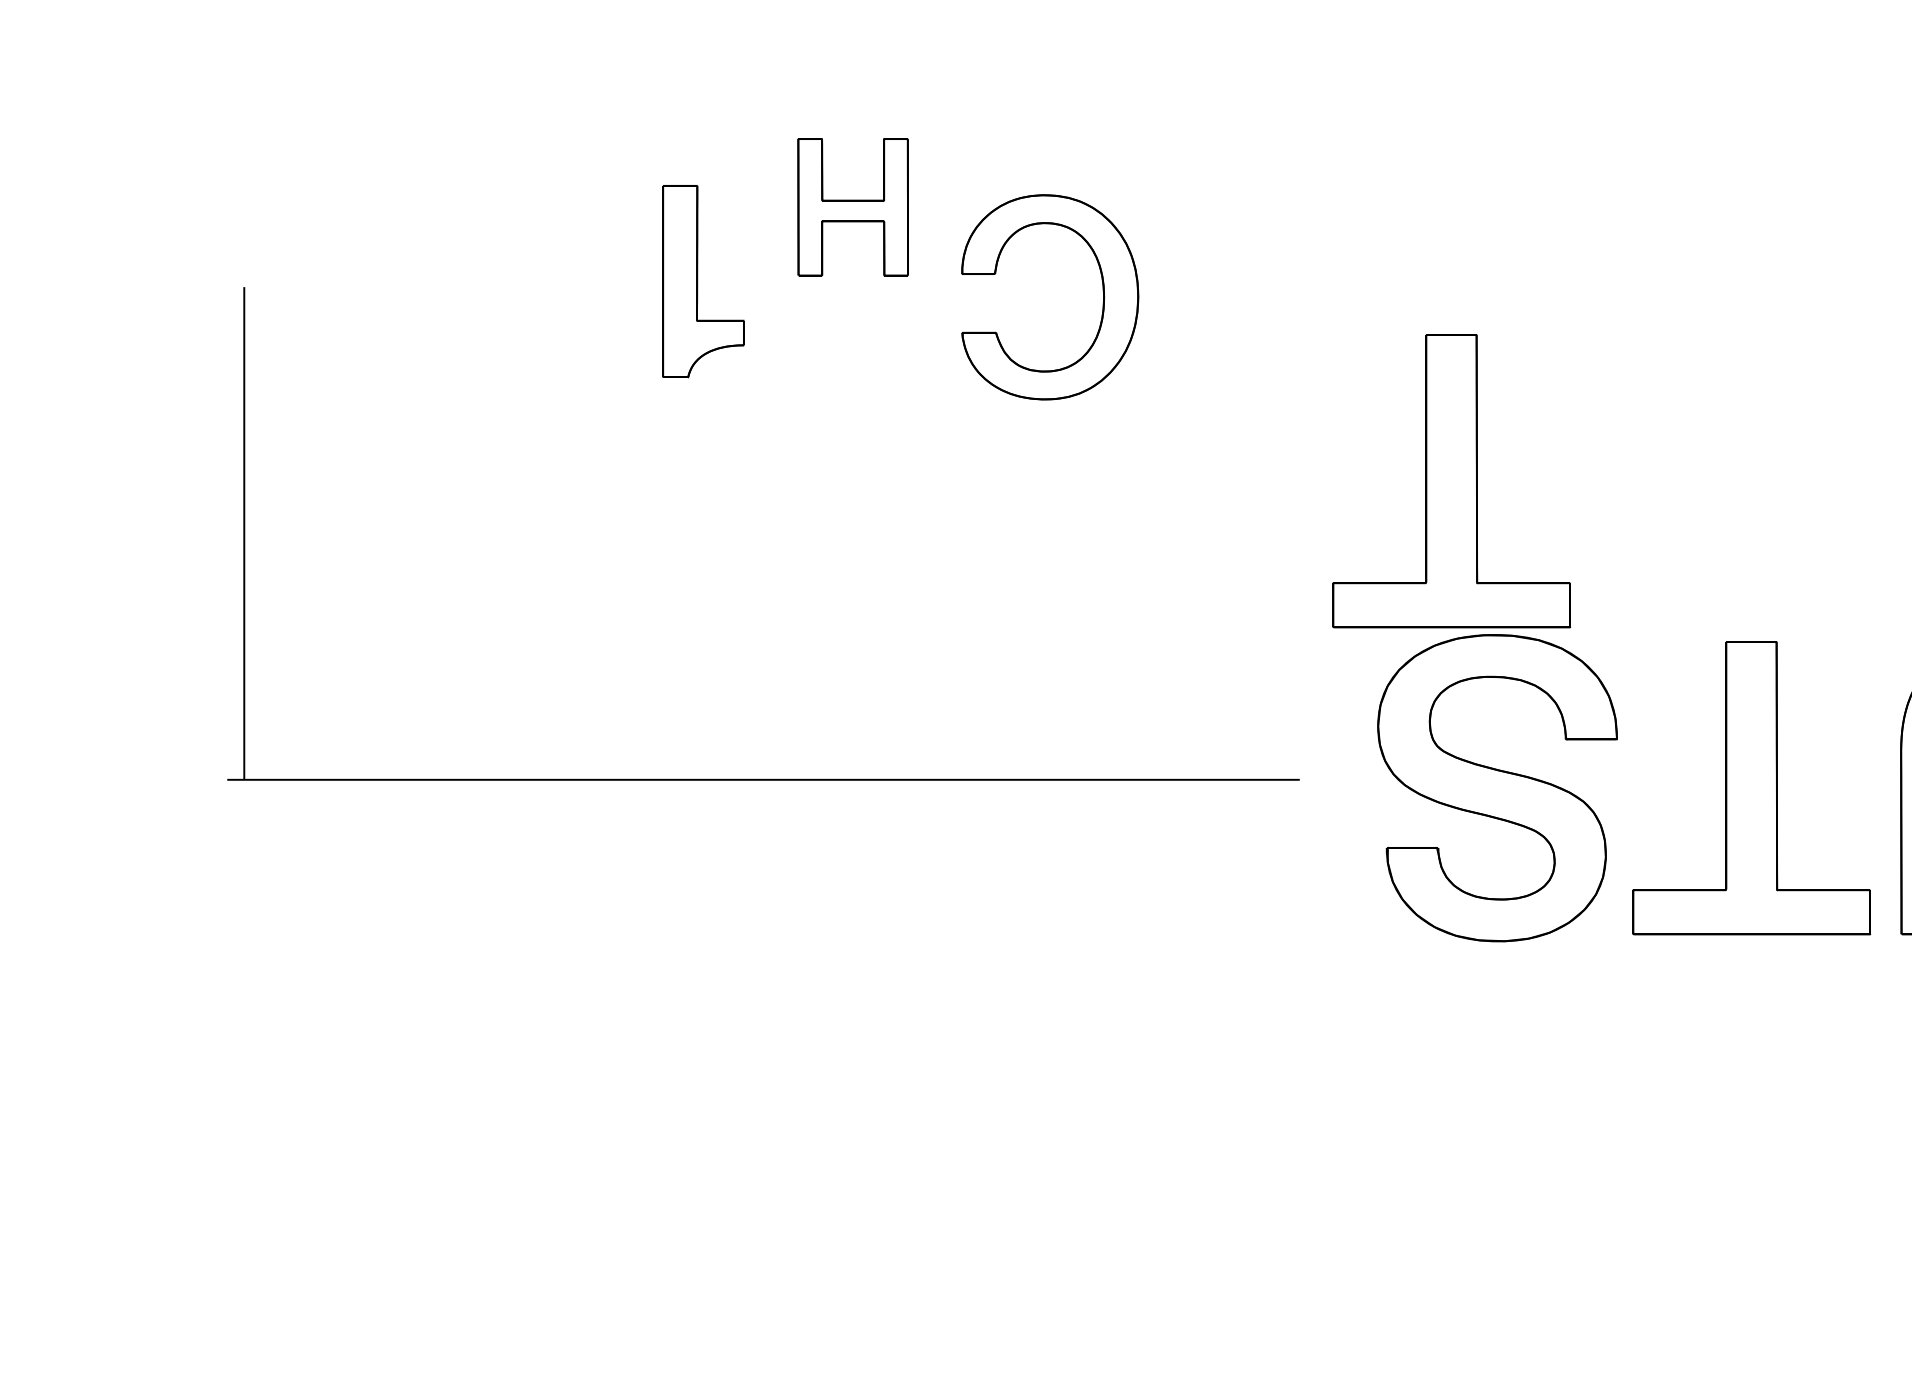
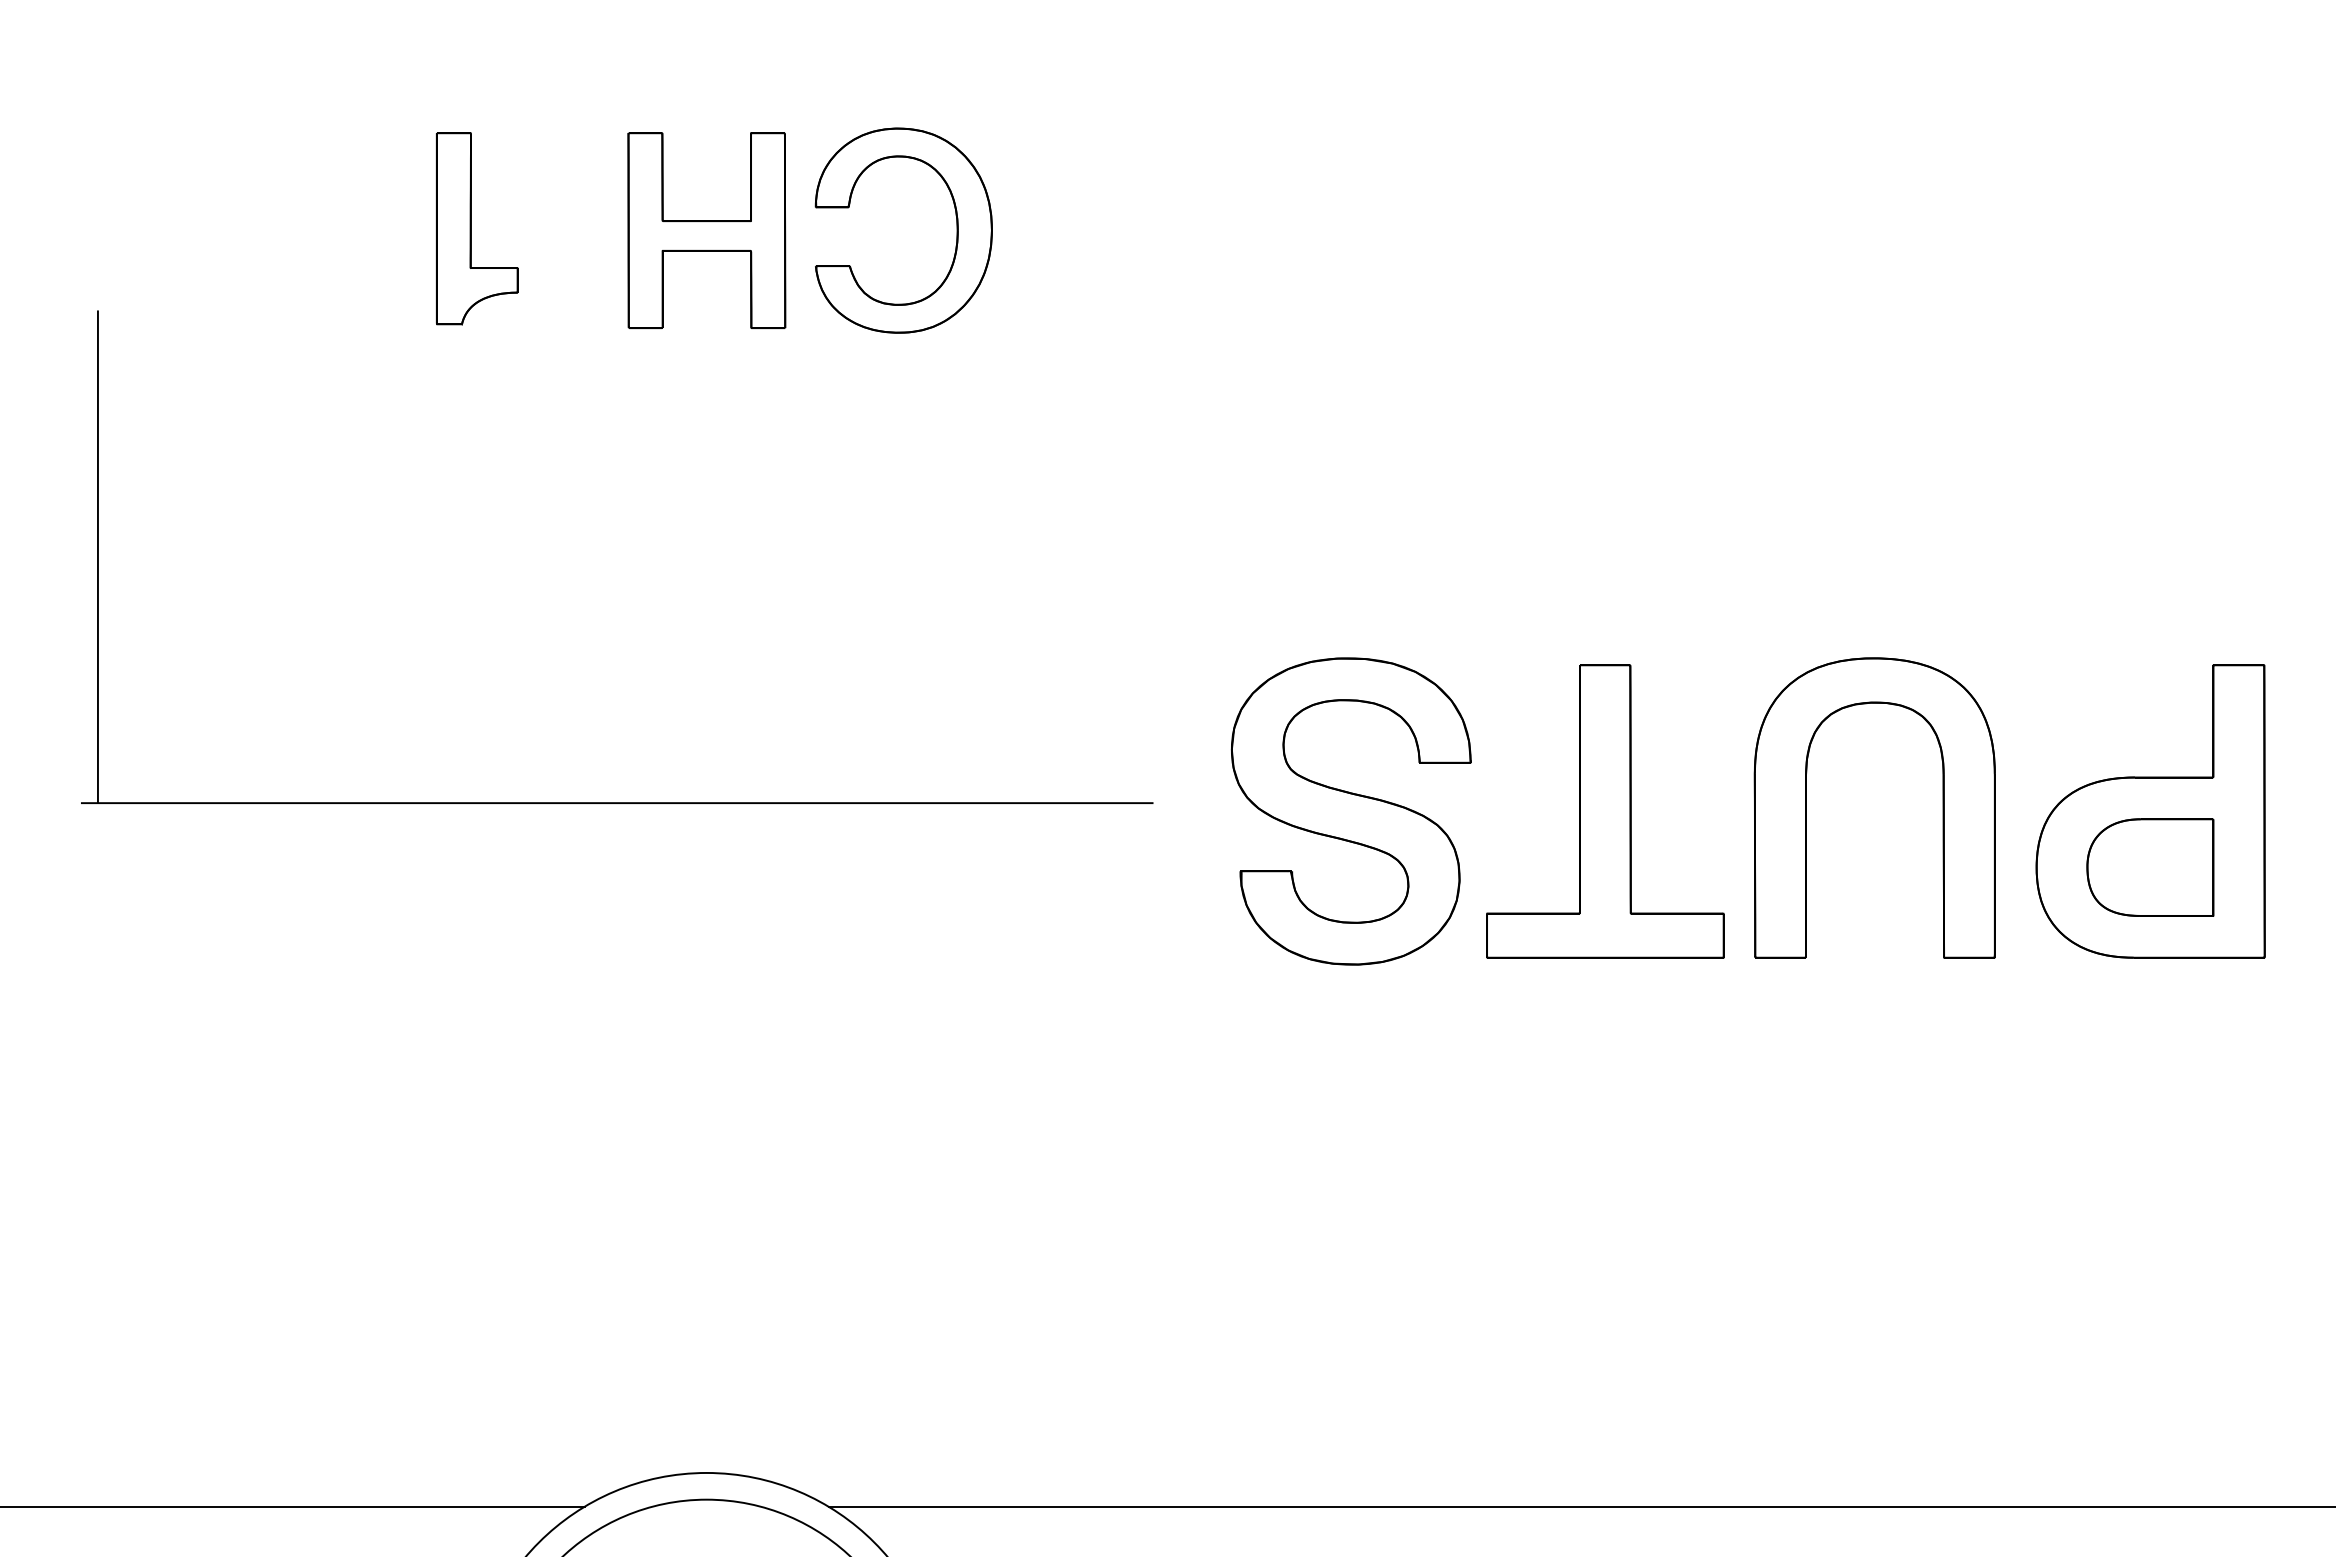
part: (852, 207) -> (706, 230), size x1.43
part: (703, 281) -> (477, 228), moved
part: (1102, 297) -> (956, 230), moved
part: (1451, 481) -> (1305, 504), removed

